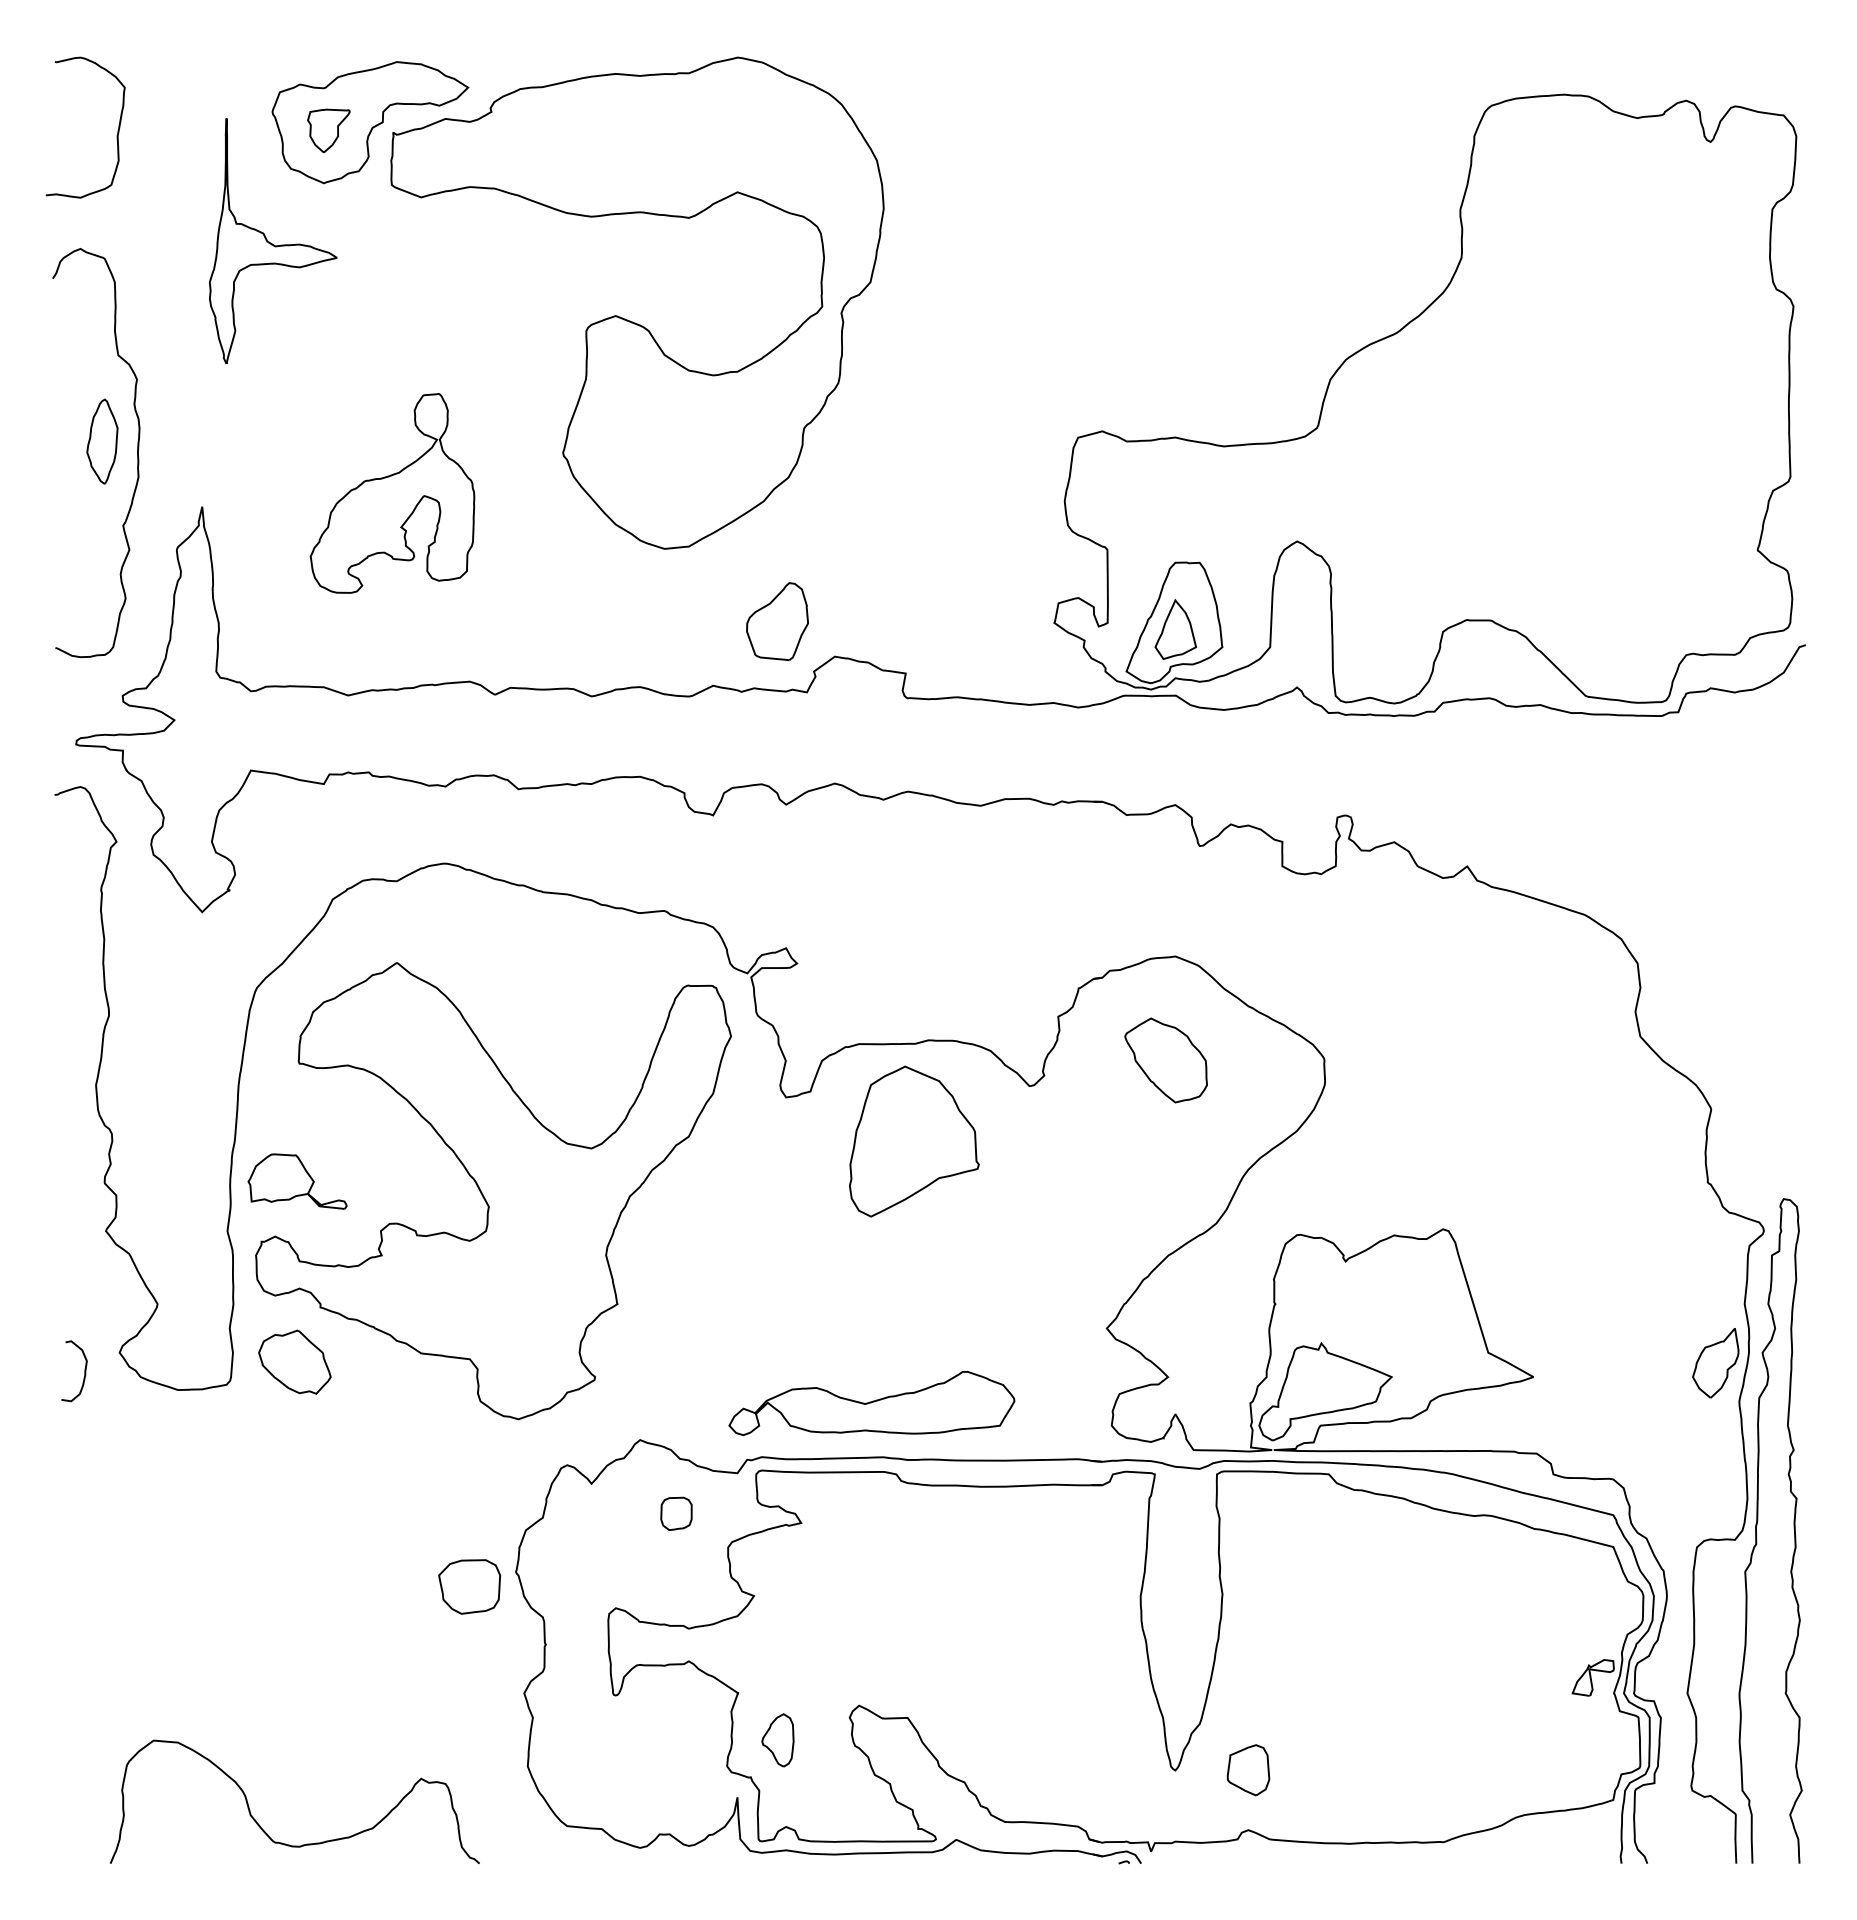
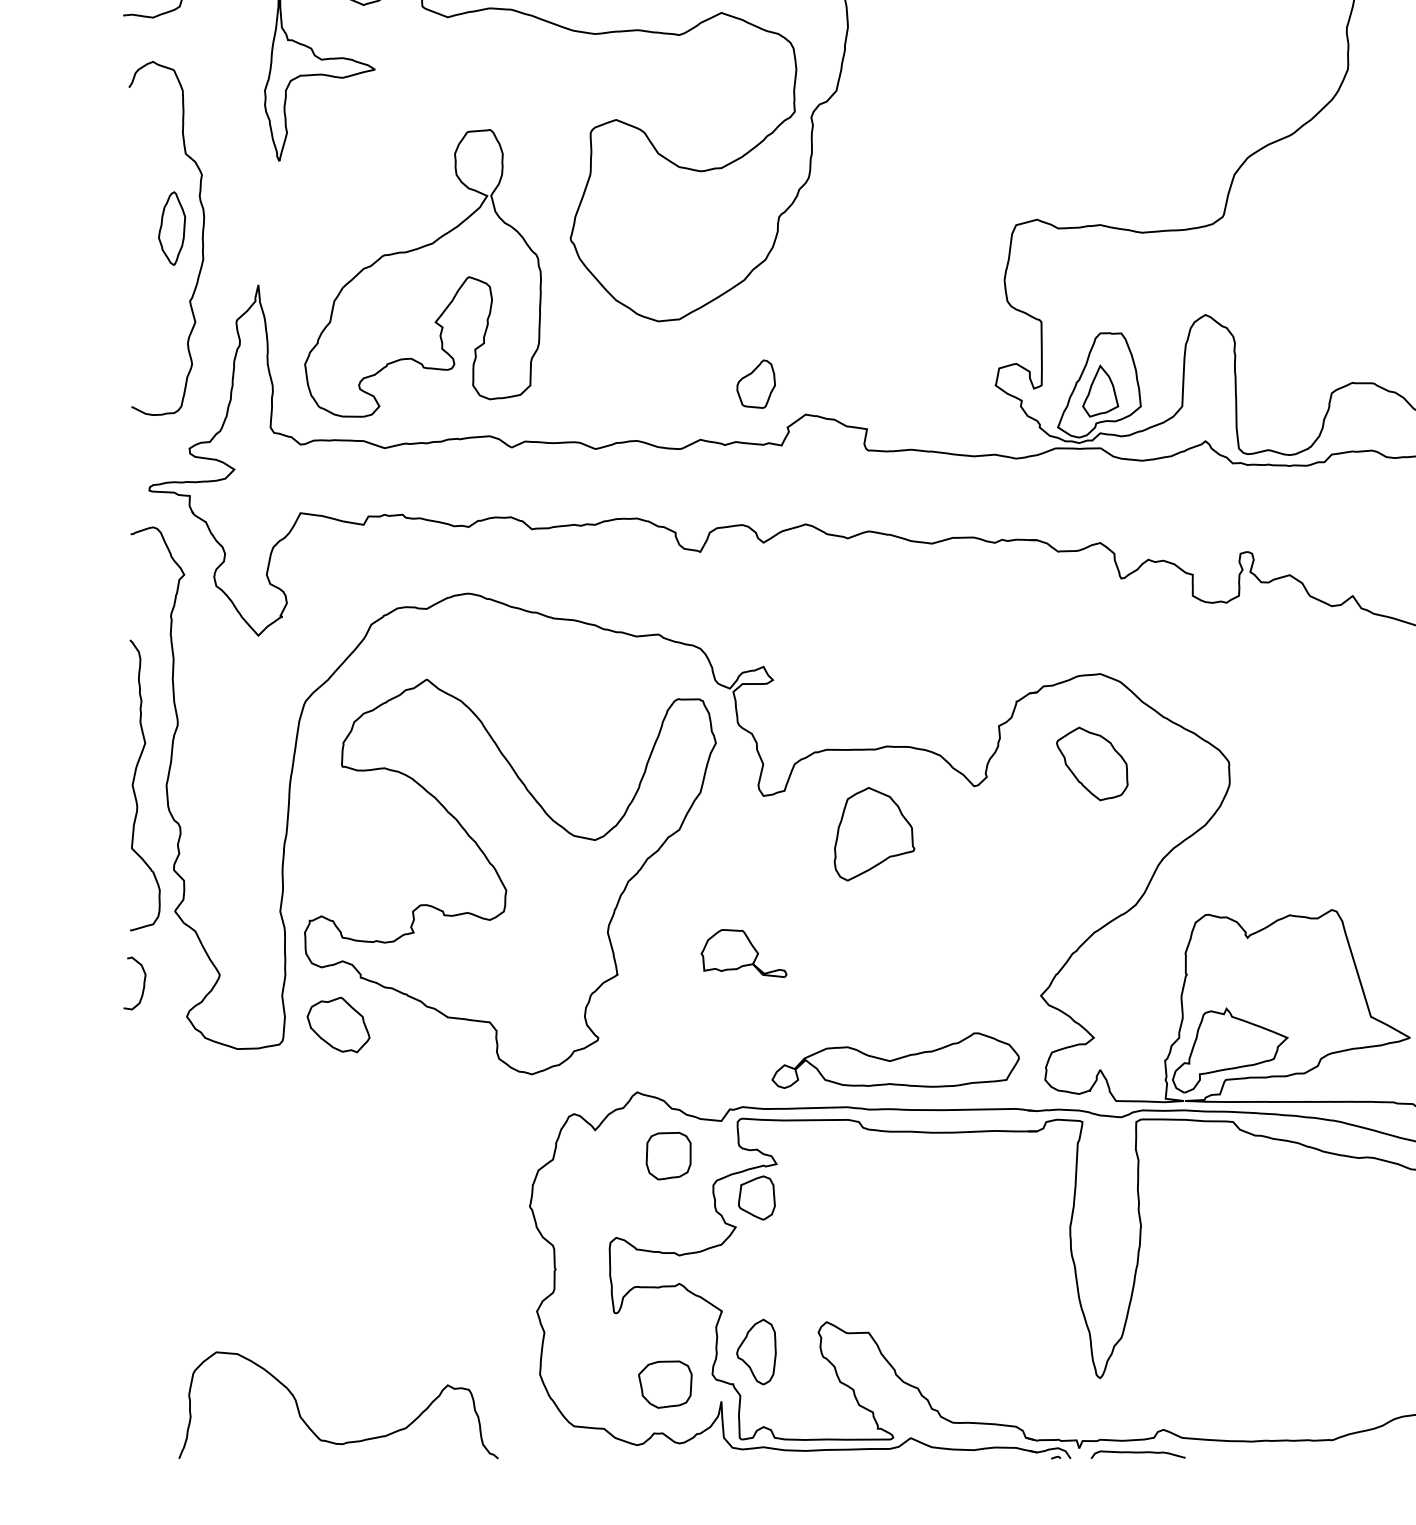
part: (392, 493) -> (423, 273), size x1.67
part: (777, 621) -> (756, 384), size x0.71
curve: (58, 1083) -> (134, 783), added
part: (914, 1141) -> (874, 834), size x0.71
part: (297, 1181) -> (743, 953), moved
curve: (84, 1371) -> (143, 983), moved
part: (871, 1403) -> (895, 1060), moved
part: (676, 1513) -> (668, 1155), size x1.67
part: (469, 1586) -> (665, 1384), moved
part: (777, 1740) -> (756, 1352), size x1.43
part: (1248, 1770) -> (756, 1198), moved
curve: (1218, 1857) -> (1137, 1453), added

